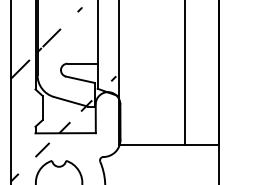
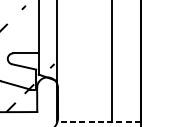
line: (168, 144) -> (98, 121), solid -> dashed

